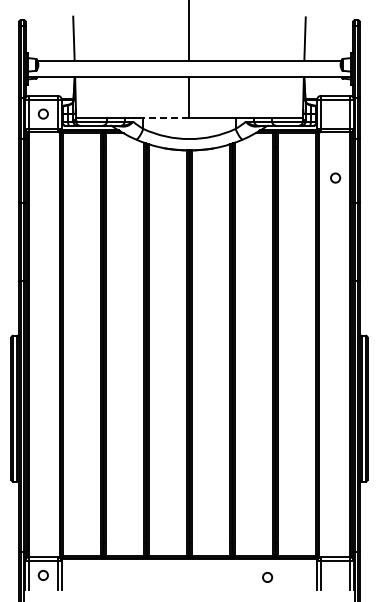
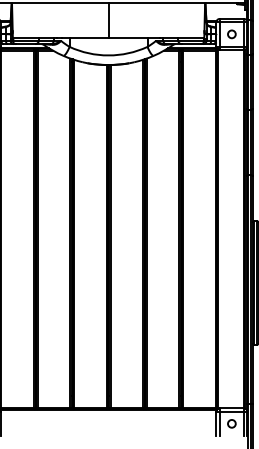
line: (165, 117) -> (88, 37), dashed -> solid
circle: (335, 177) -> (231, 33), moved
circle: (267, 577) -> (231, 423), moved

